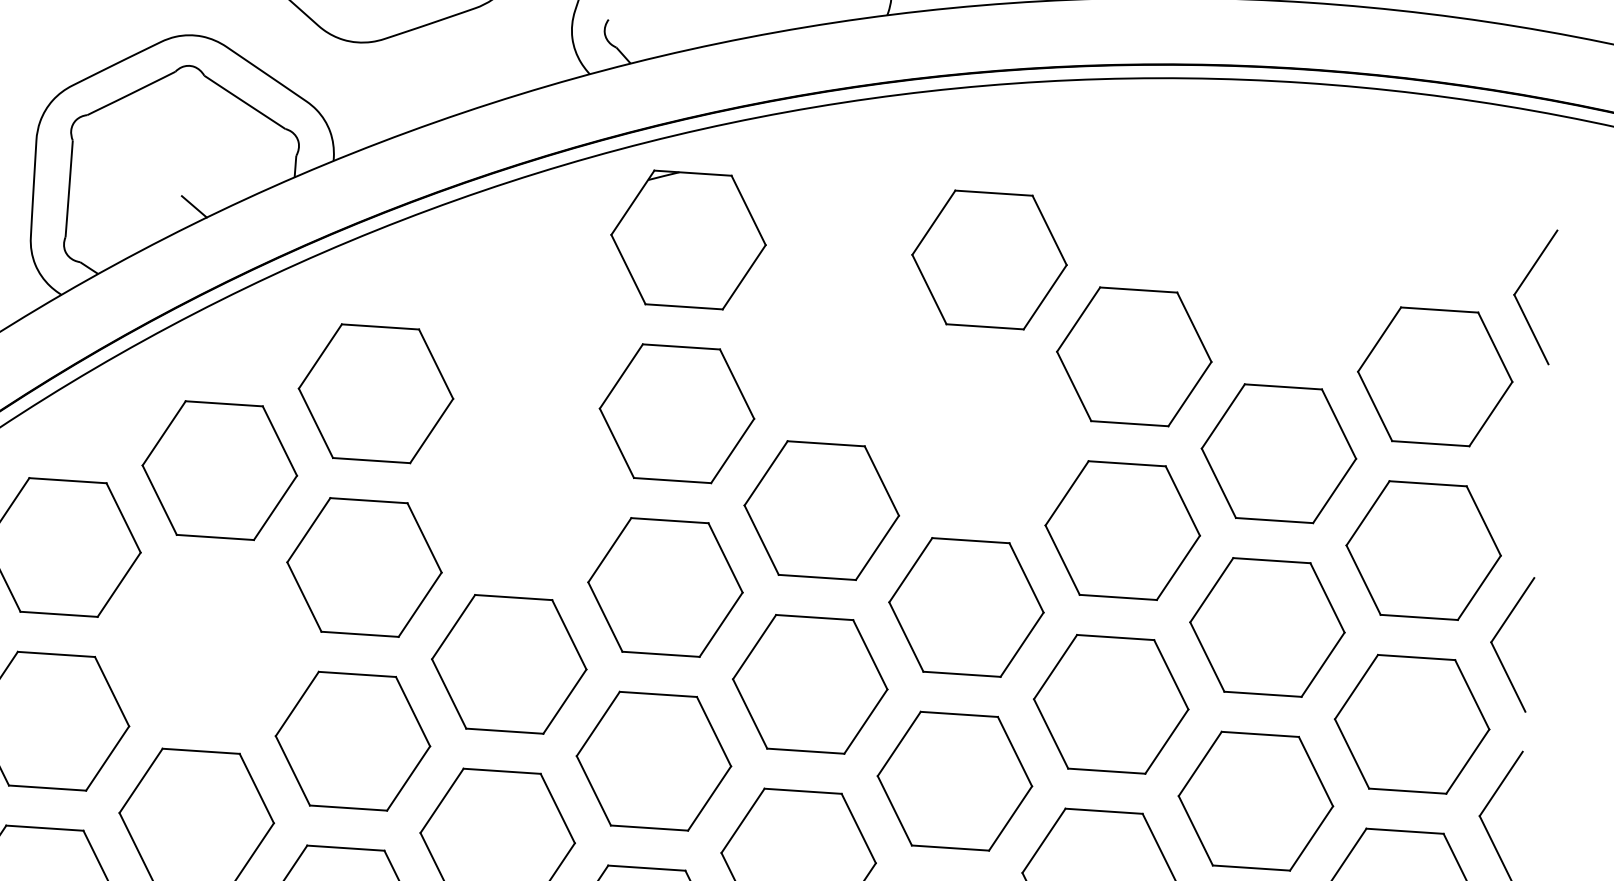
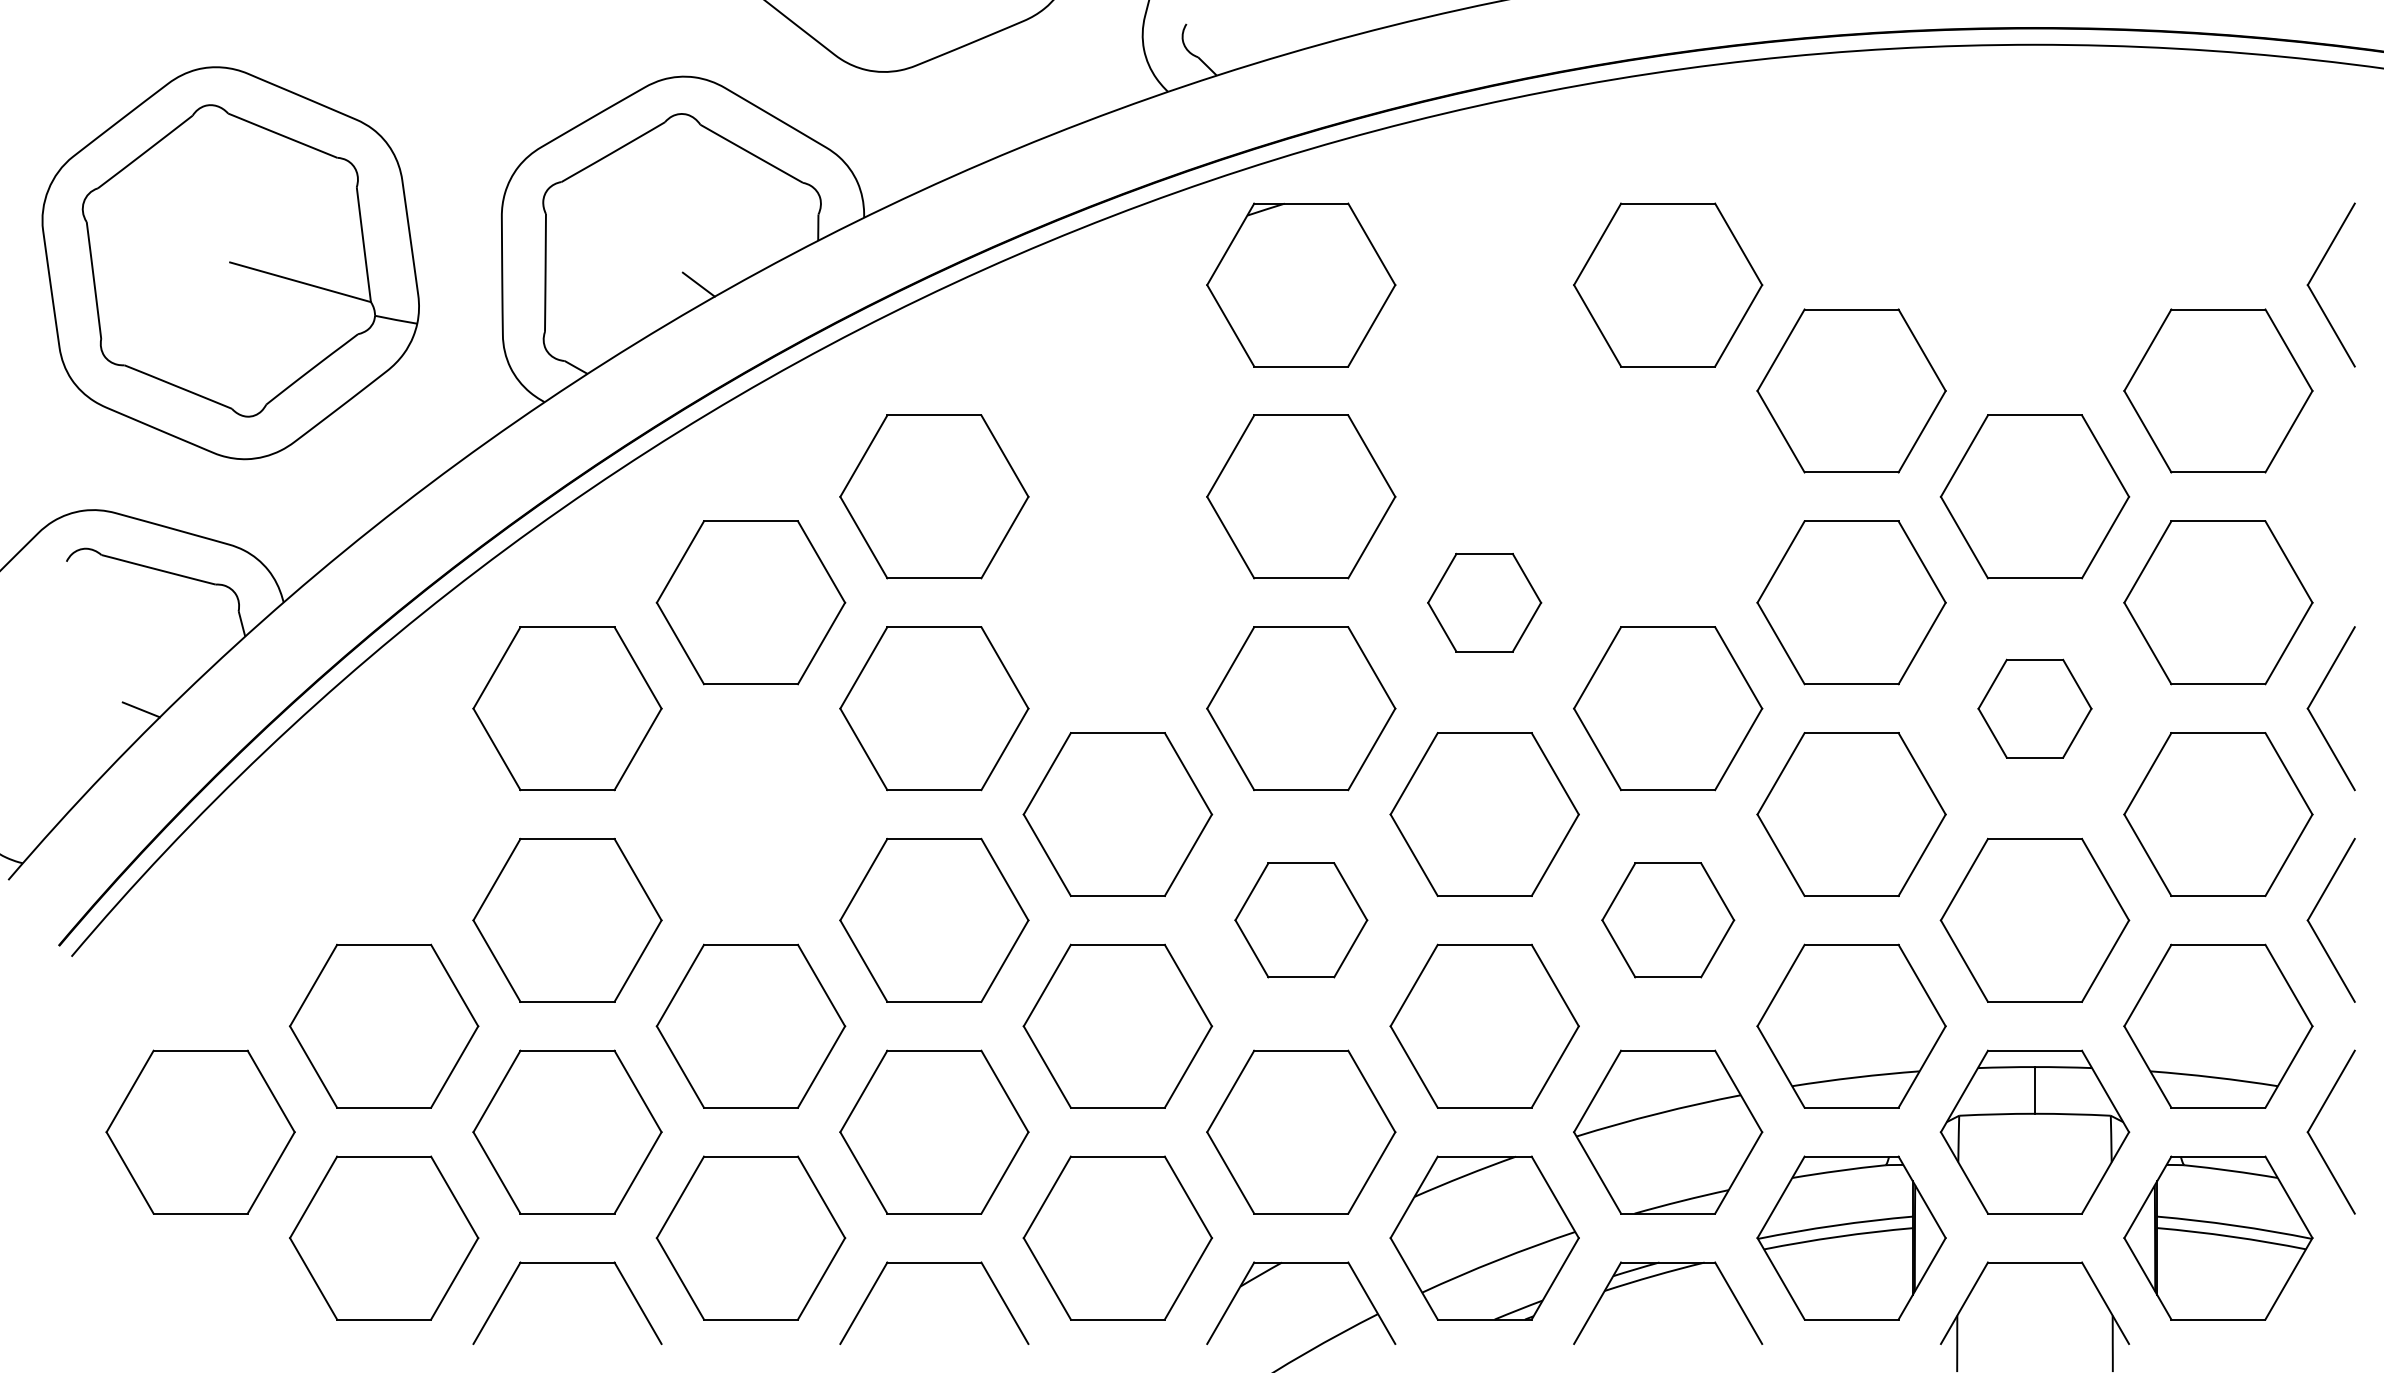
part: (821, 510) -> (1484, 602), size x0.6
part: (1267, 627) -> (2034, 708), size x0.6
part: (654, 760) -> (1301, 919), size x0.7
part: (955, 780) -> (1668, 919), size x0.7

